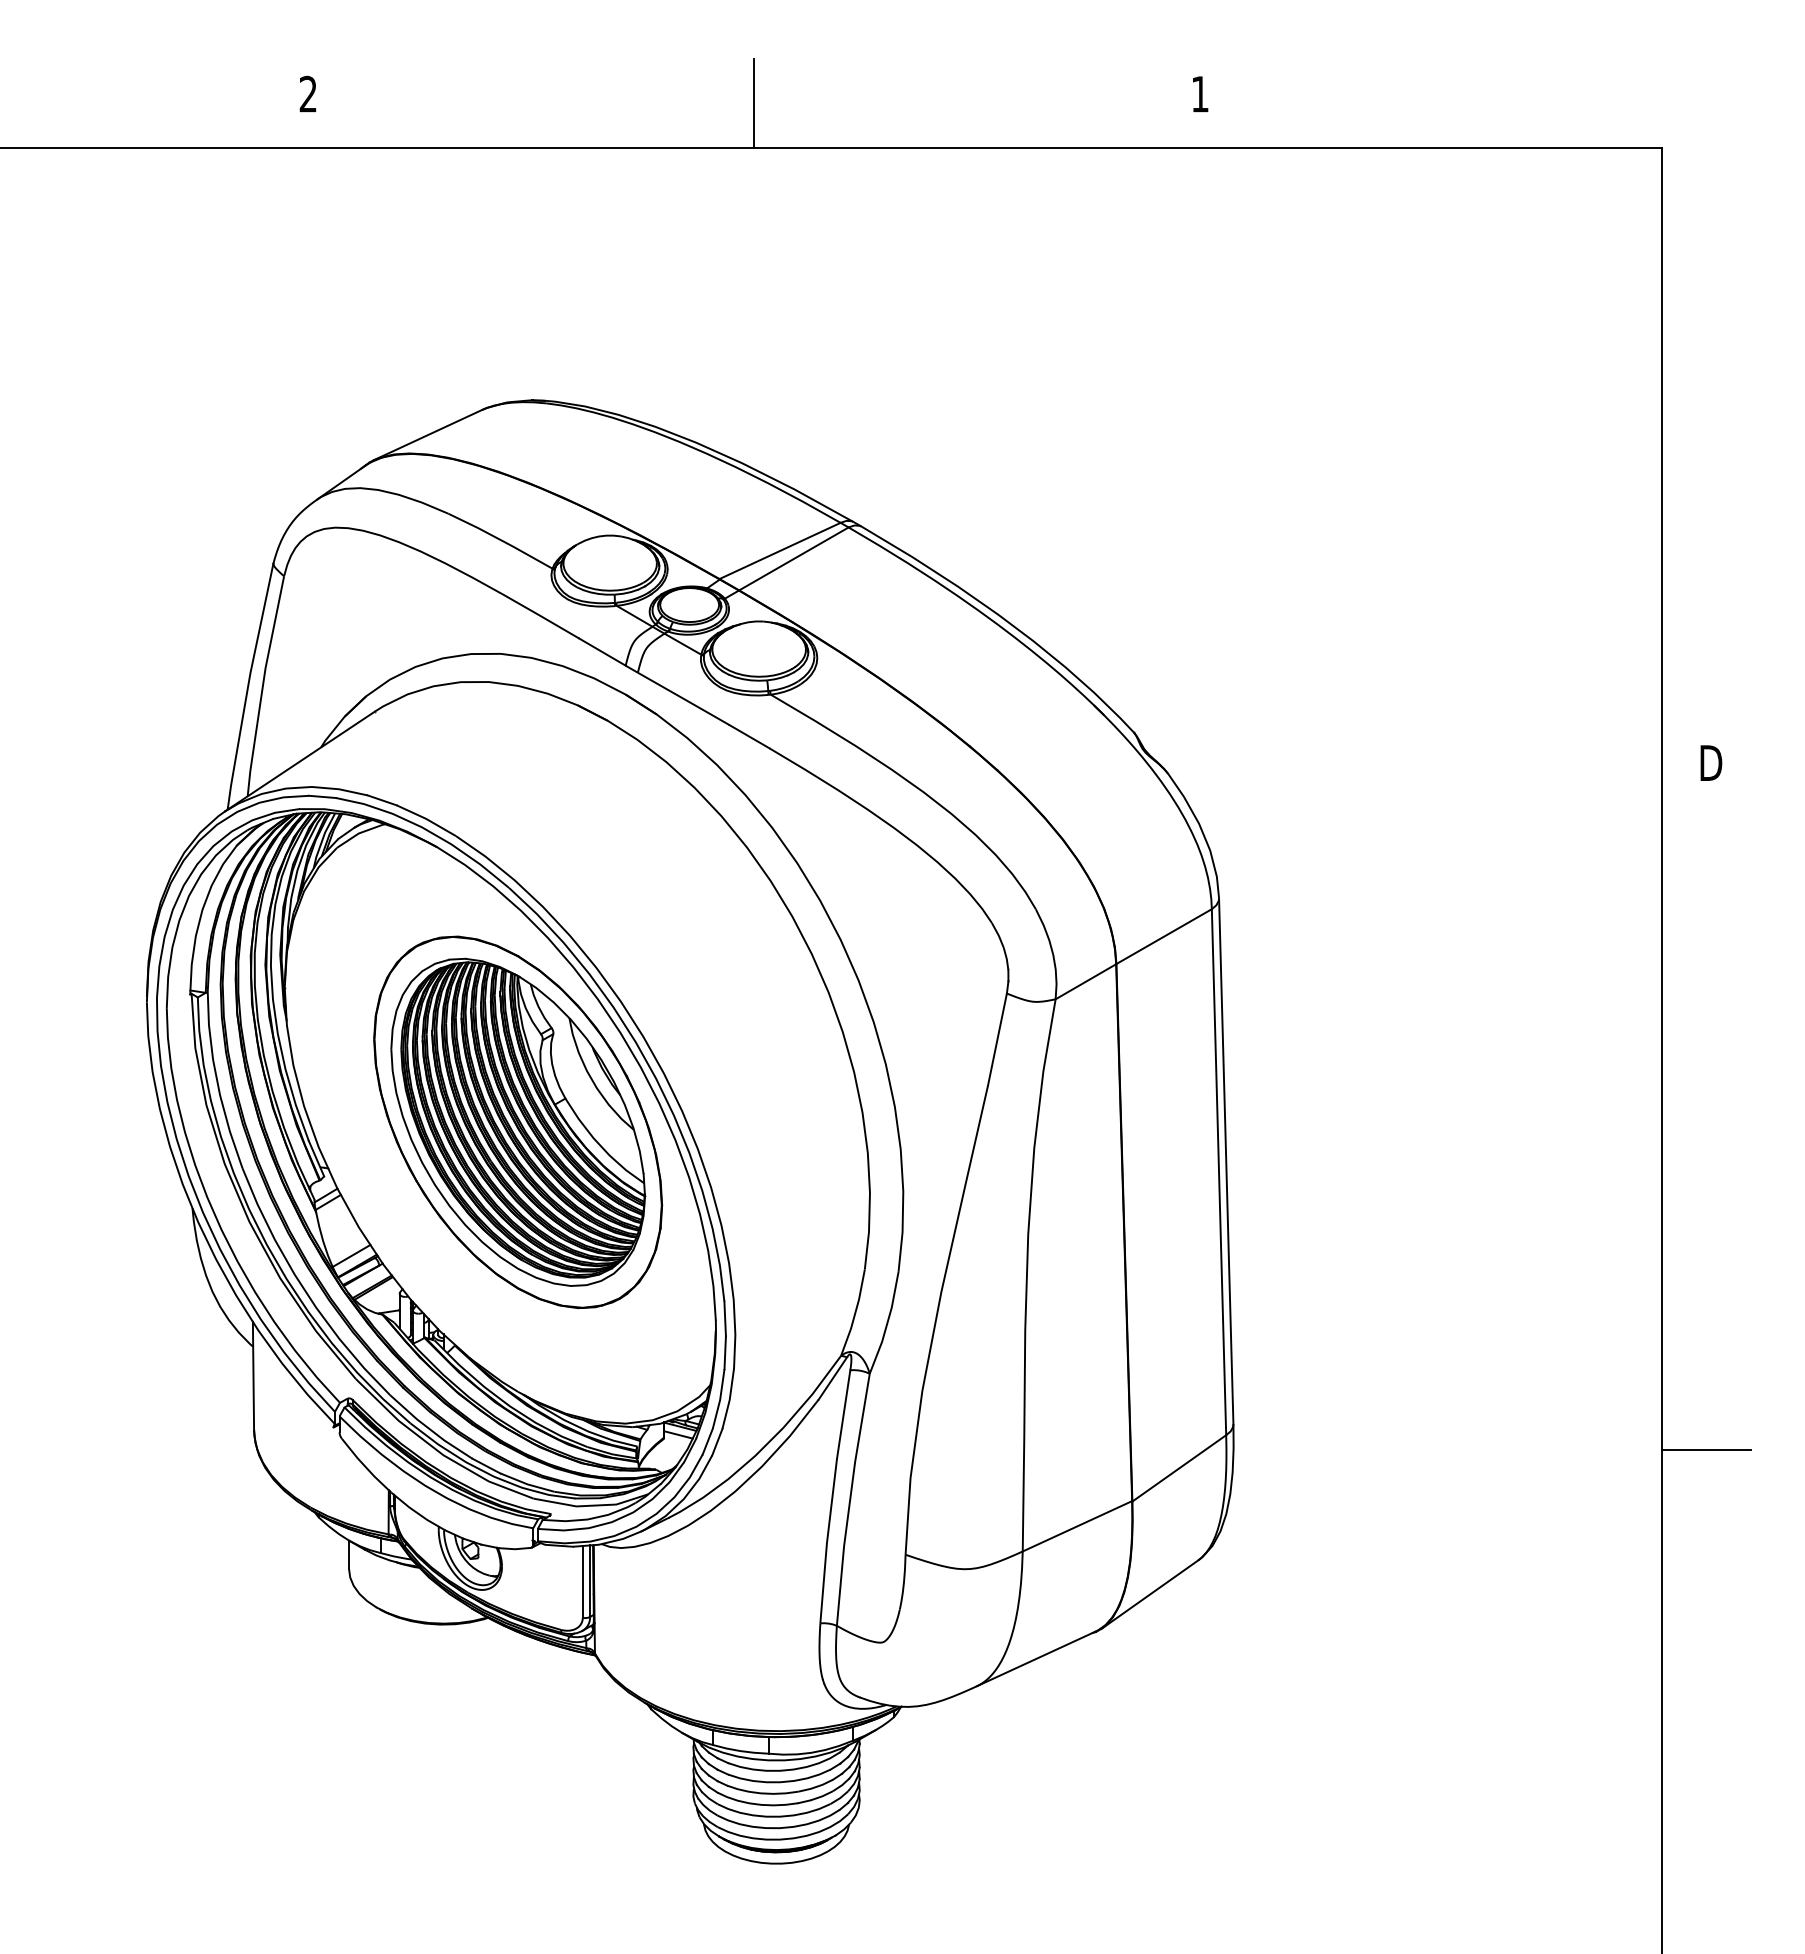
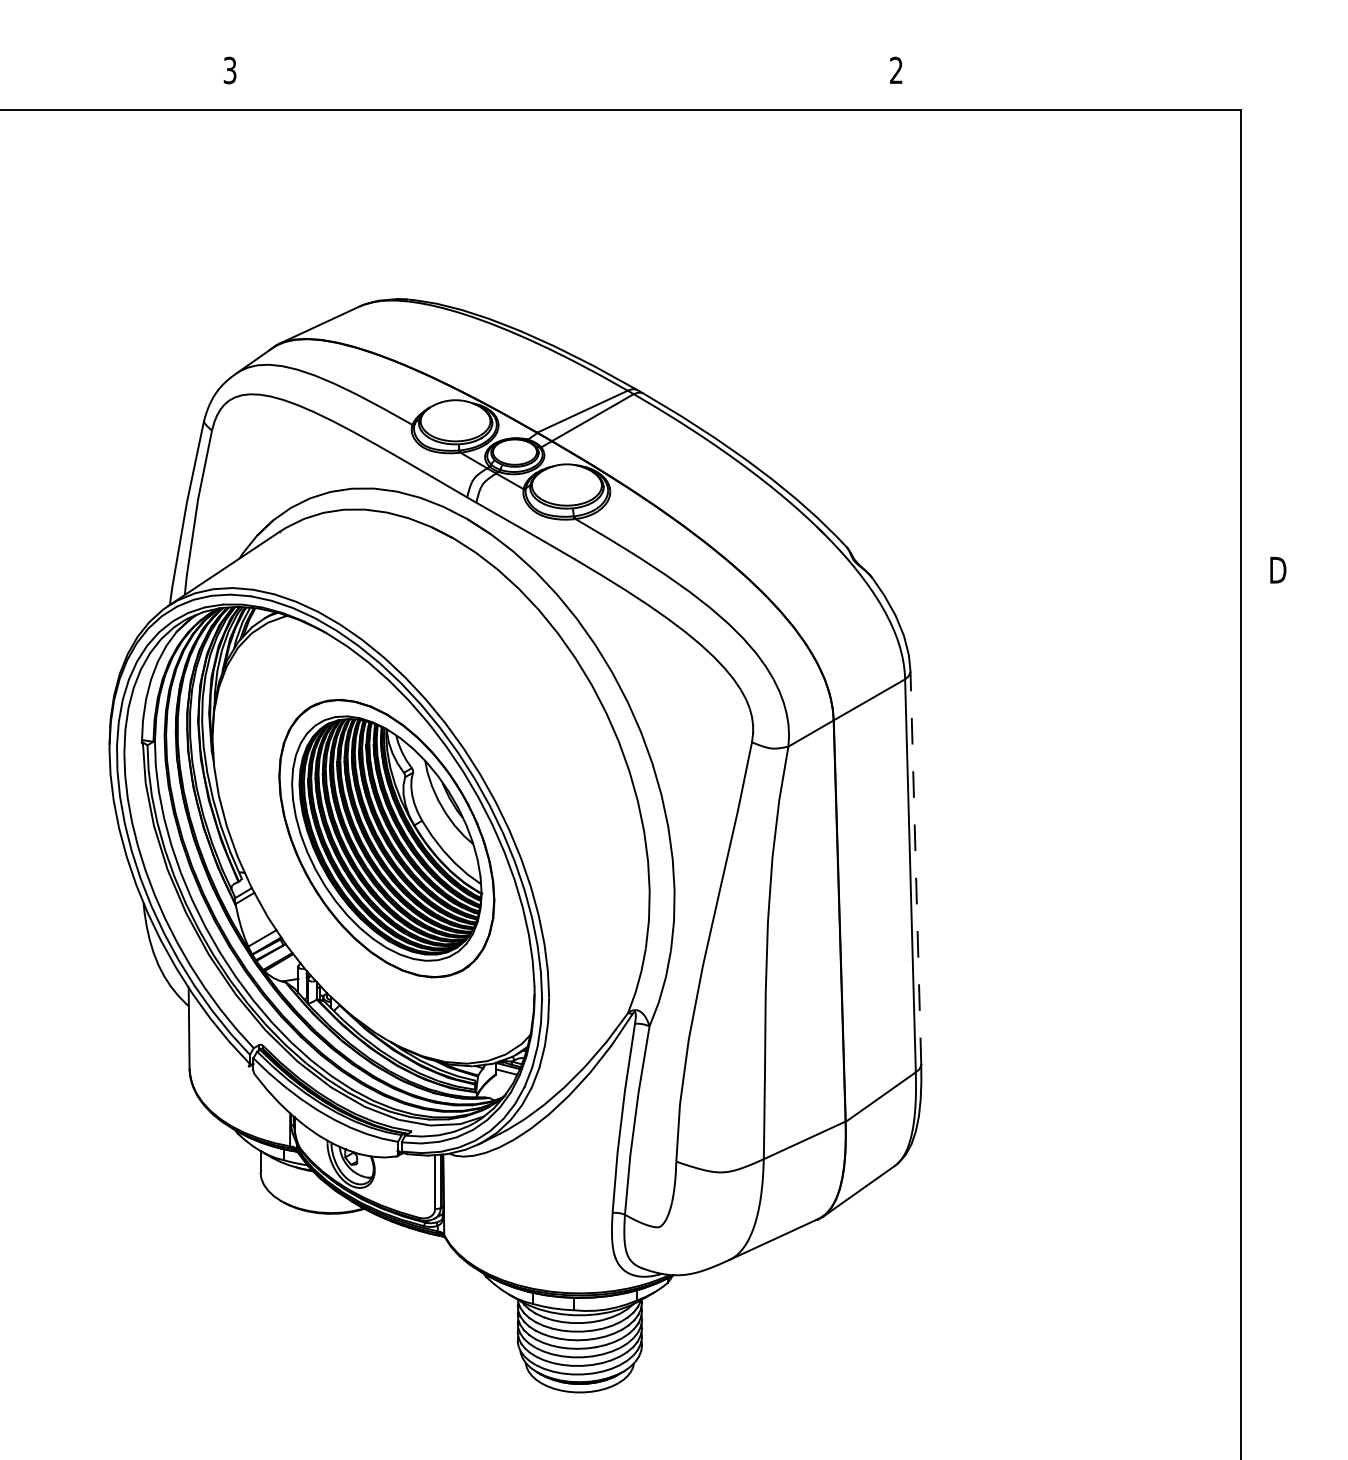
text: (1199, 93) -> (895, 69), 1 -> 2
text: (307, 94) -> (229, 70), 2 -> 3
line: (754, 102) -> (563, 76), removed
line: (1226, 1161) -> (916, 867), solid -> dashed
line: (1705, 1449) -> (1273, 1083), removed

